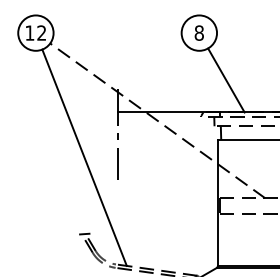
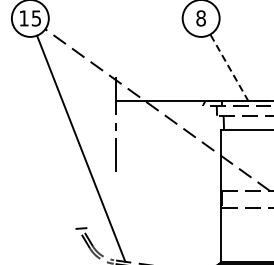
text: (41, 32) -> (36, 17), 12 -> 15
line: (226, 80) -> (229, 67), solid -> dashed

